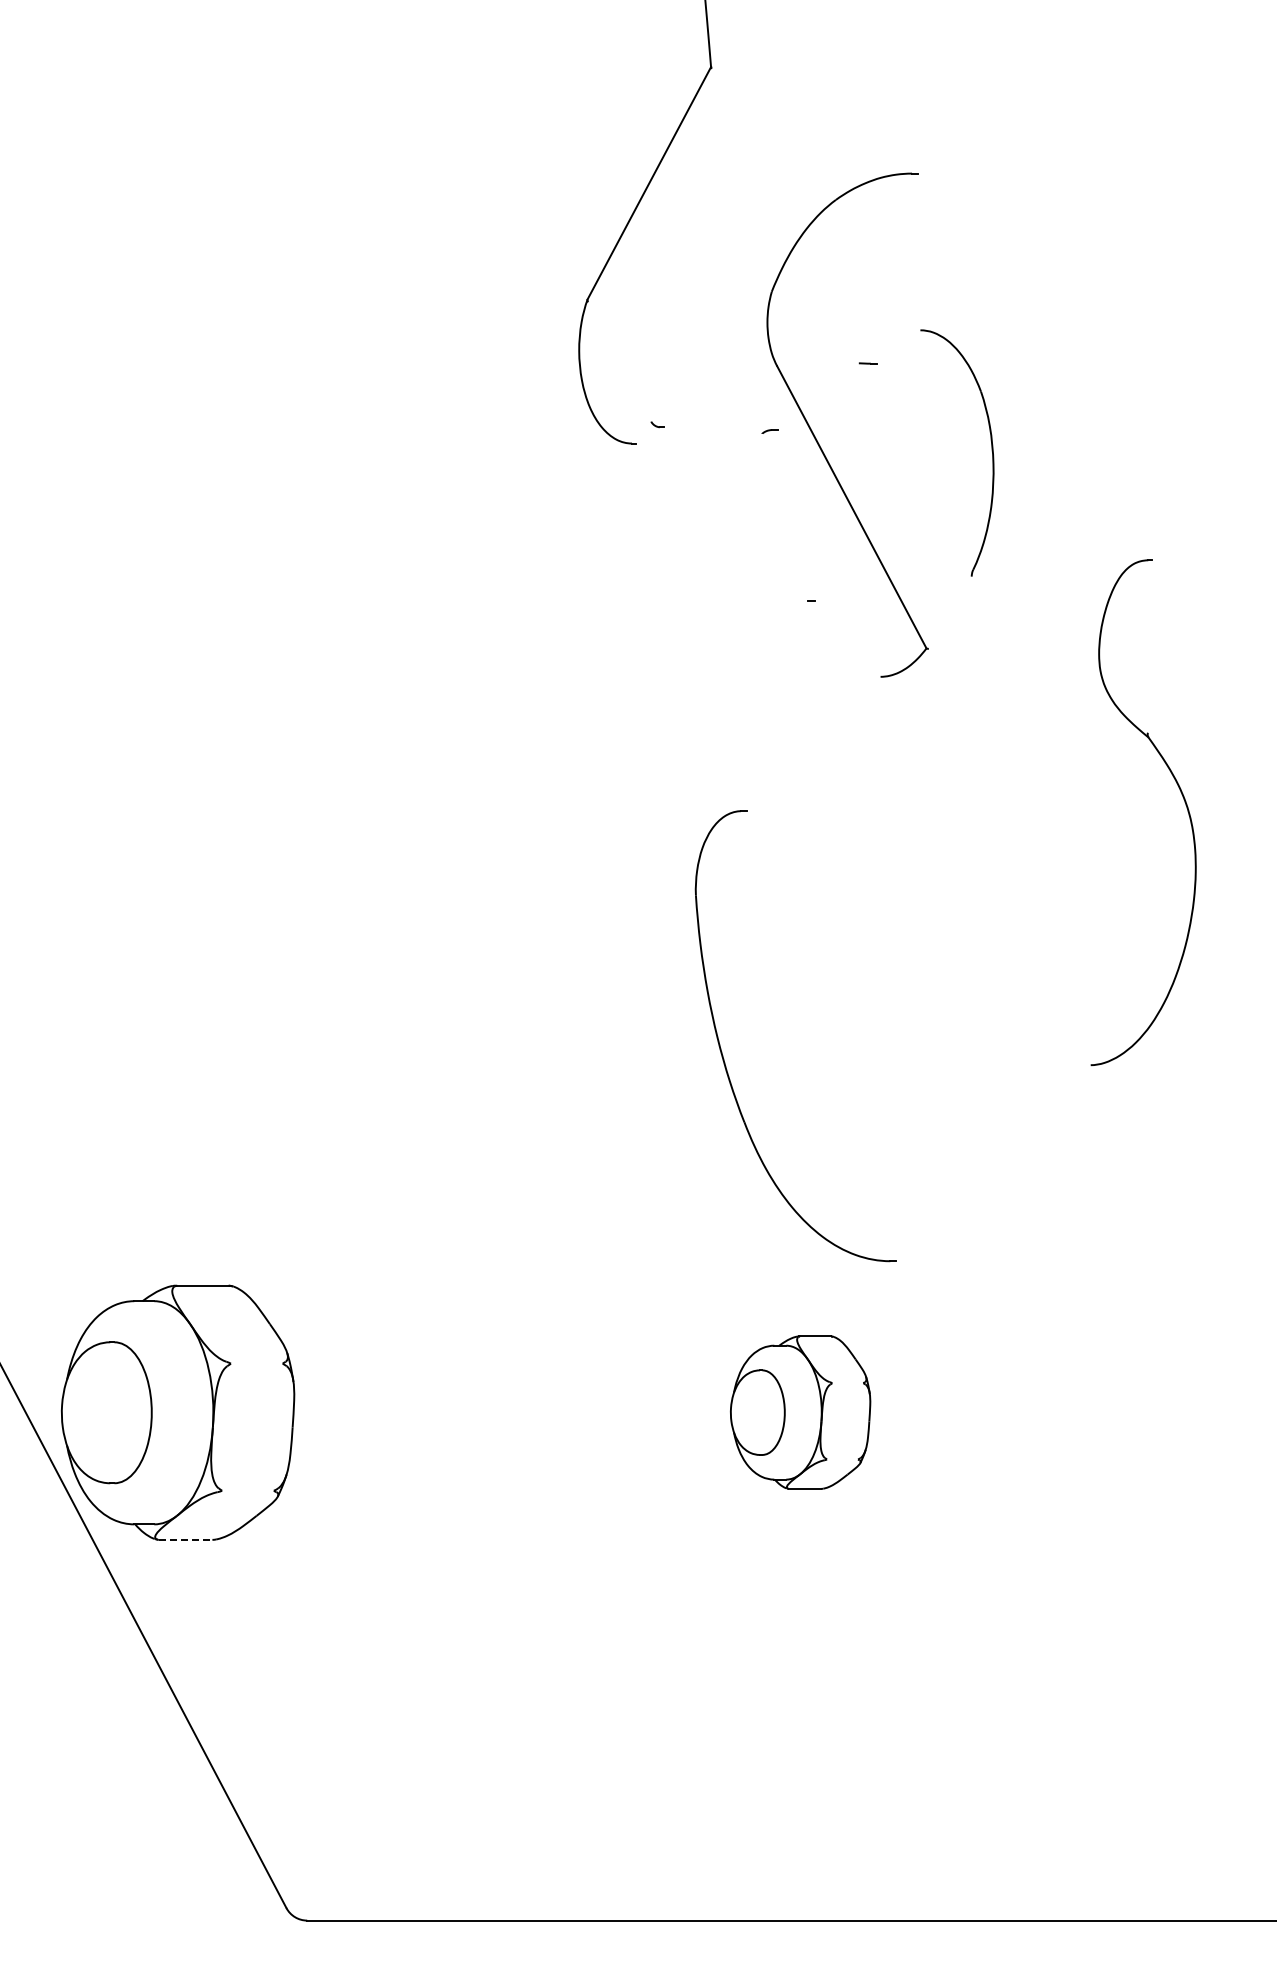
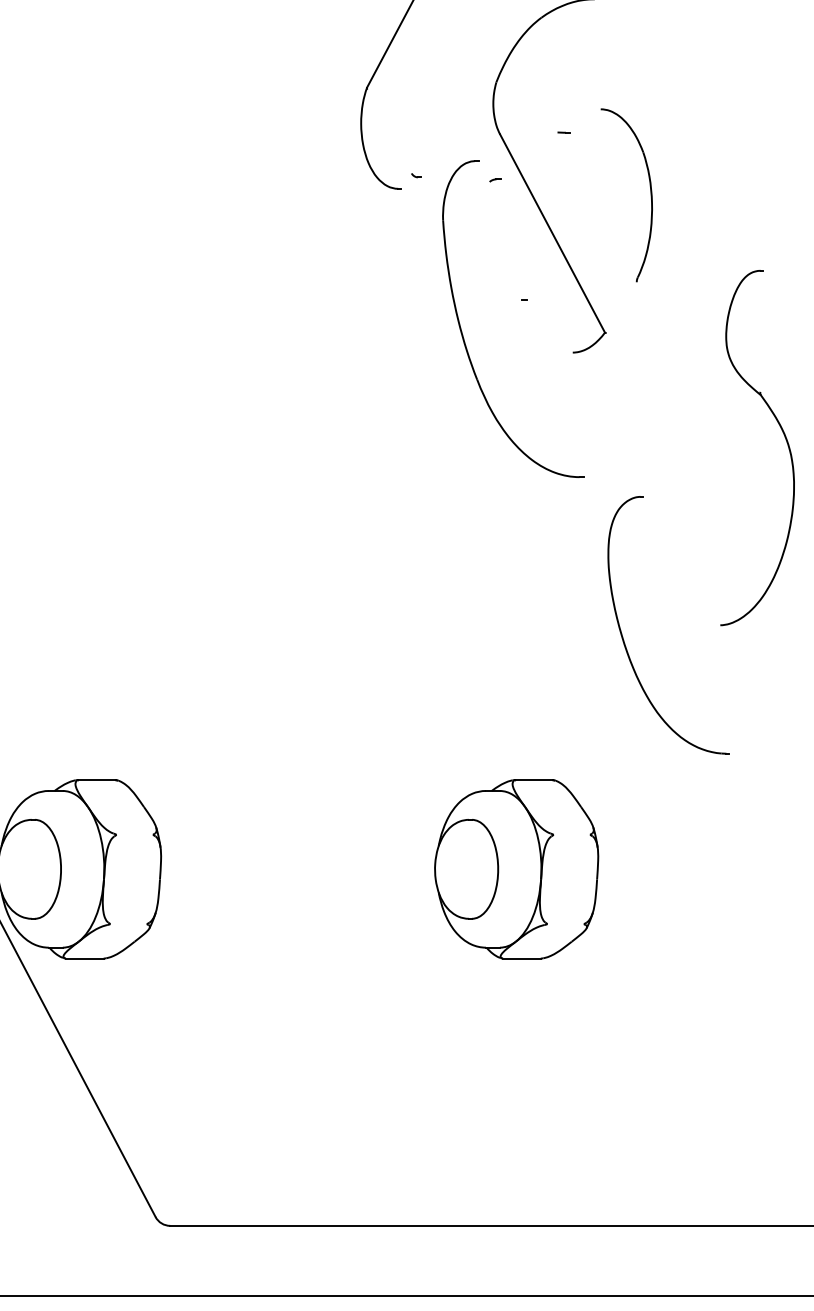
part: (723, 1055) -> (462, 332), moved
part: (953, 1085) -> (623, 639), added
part: (800, 1412) -> (516, 869), size x1.67
line: (185, 1539) -> (84, 958), dashed -> solid

